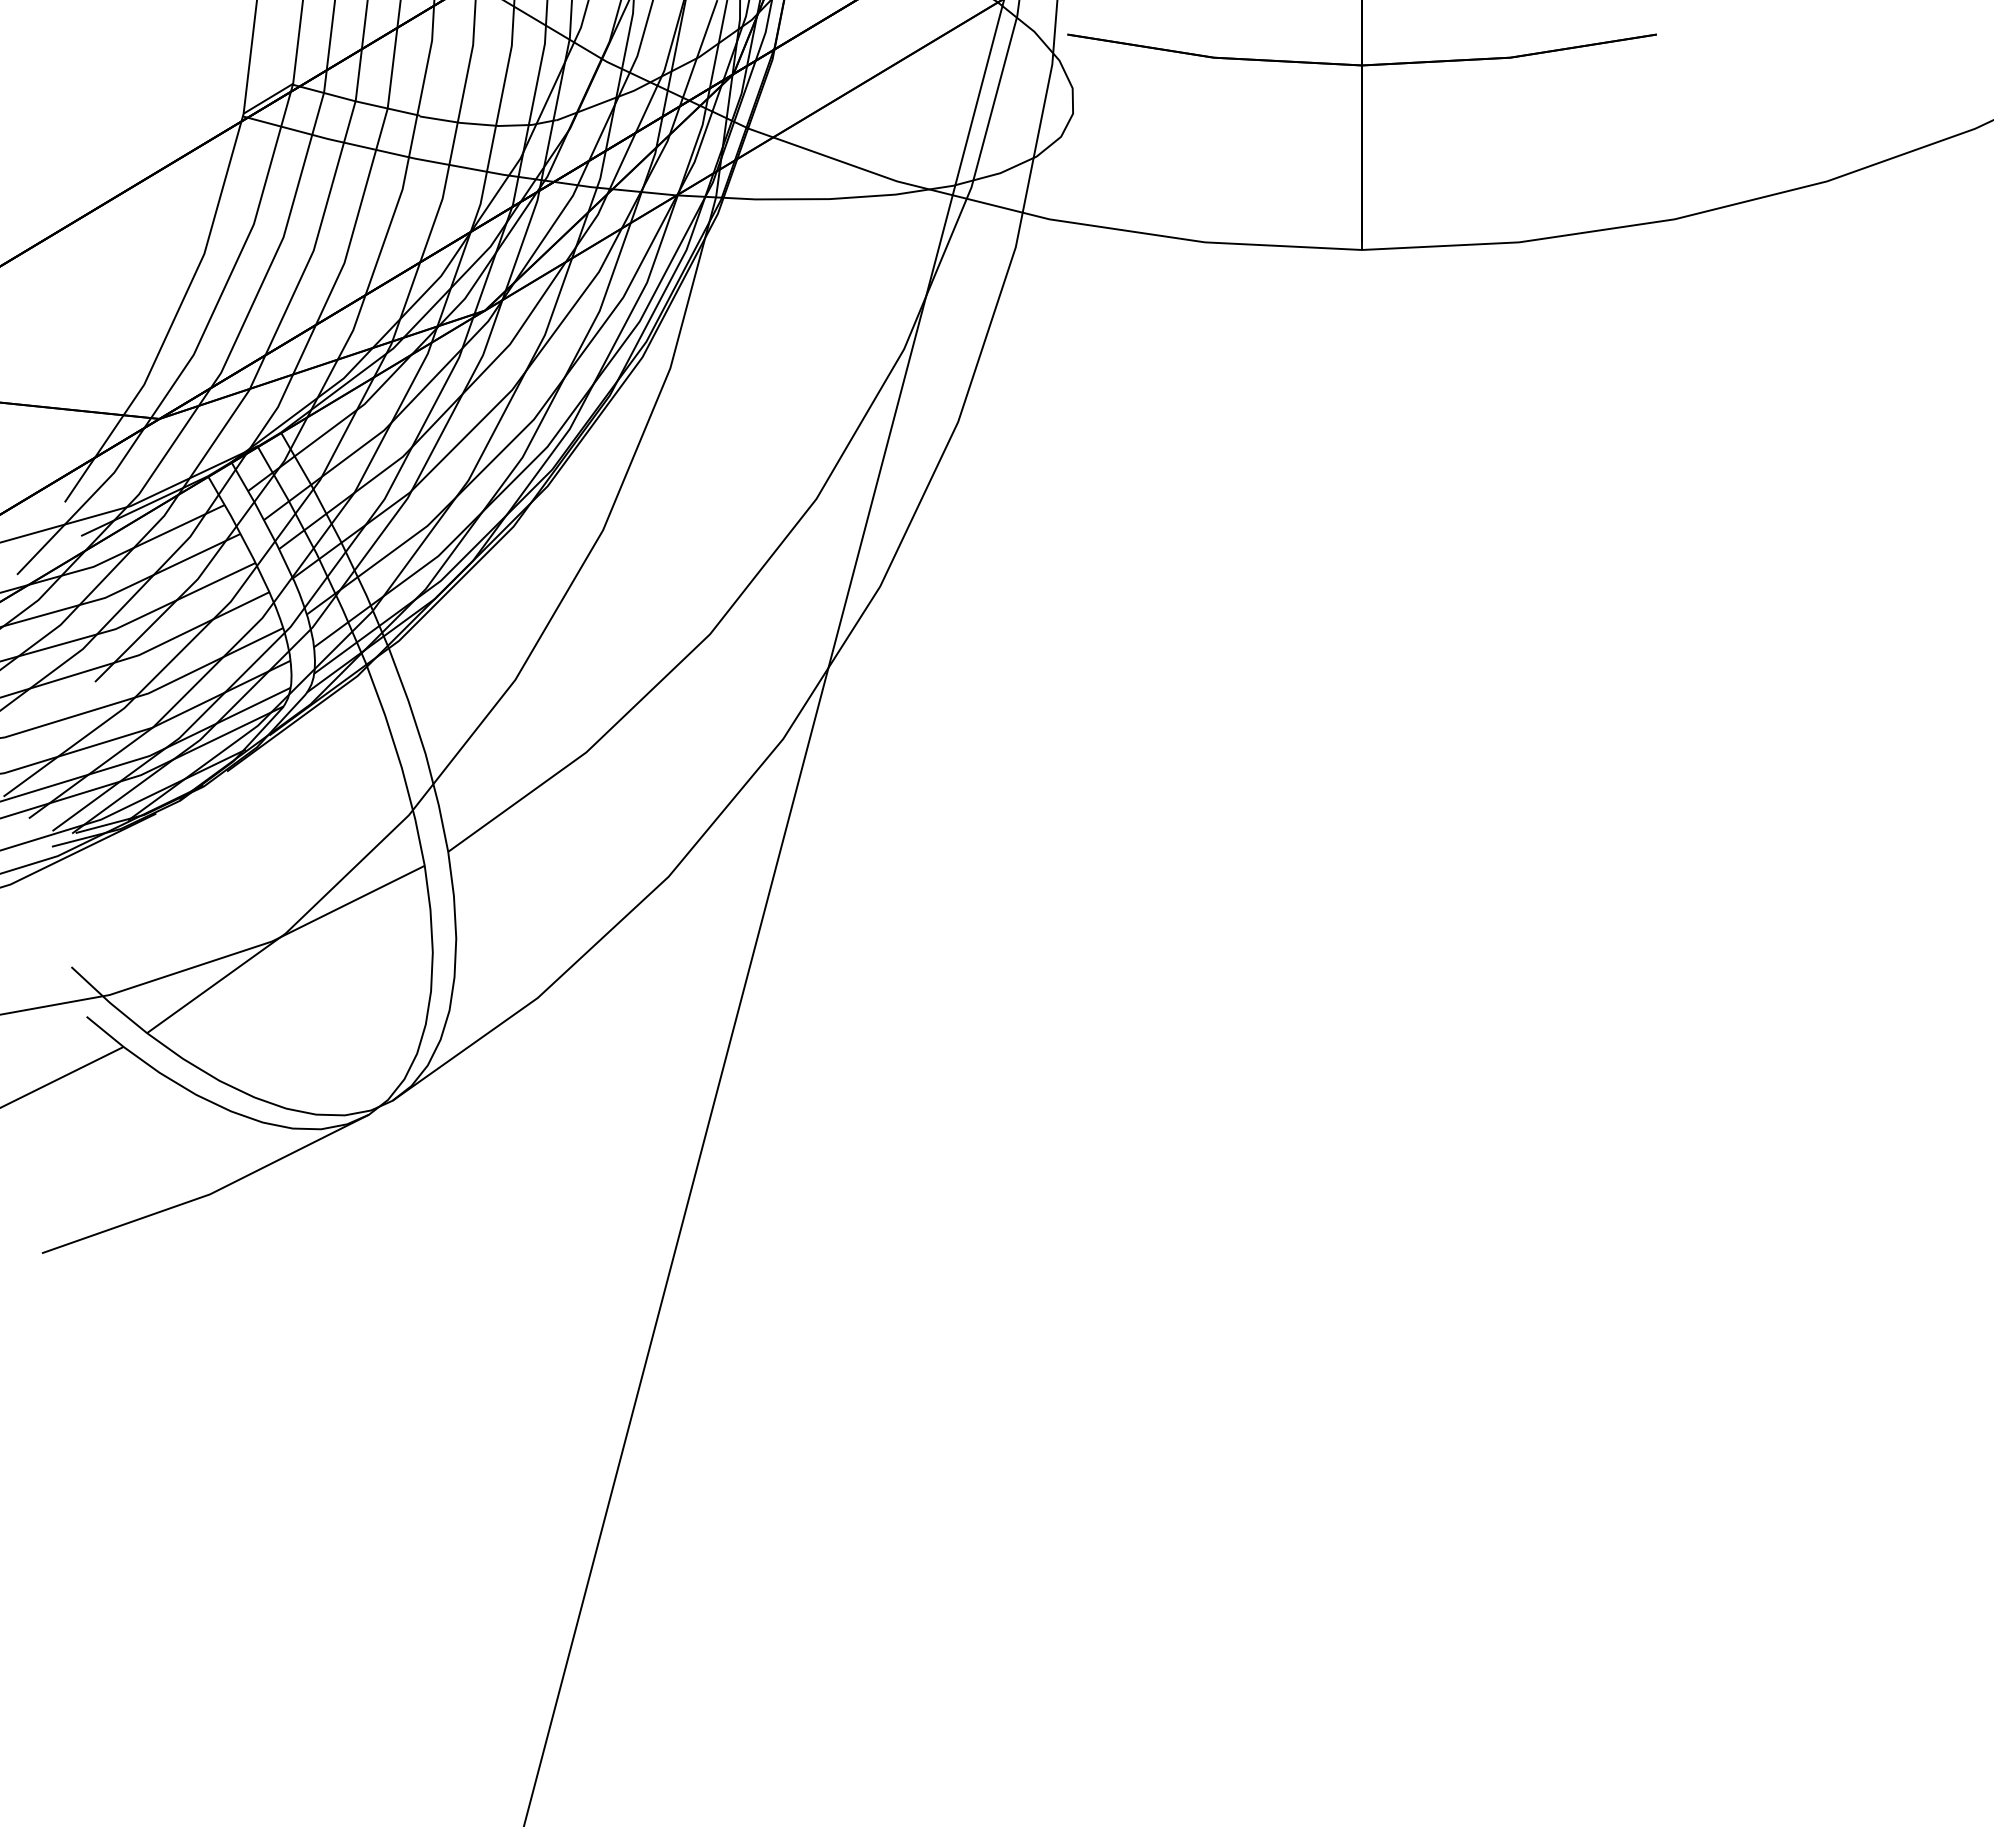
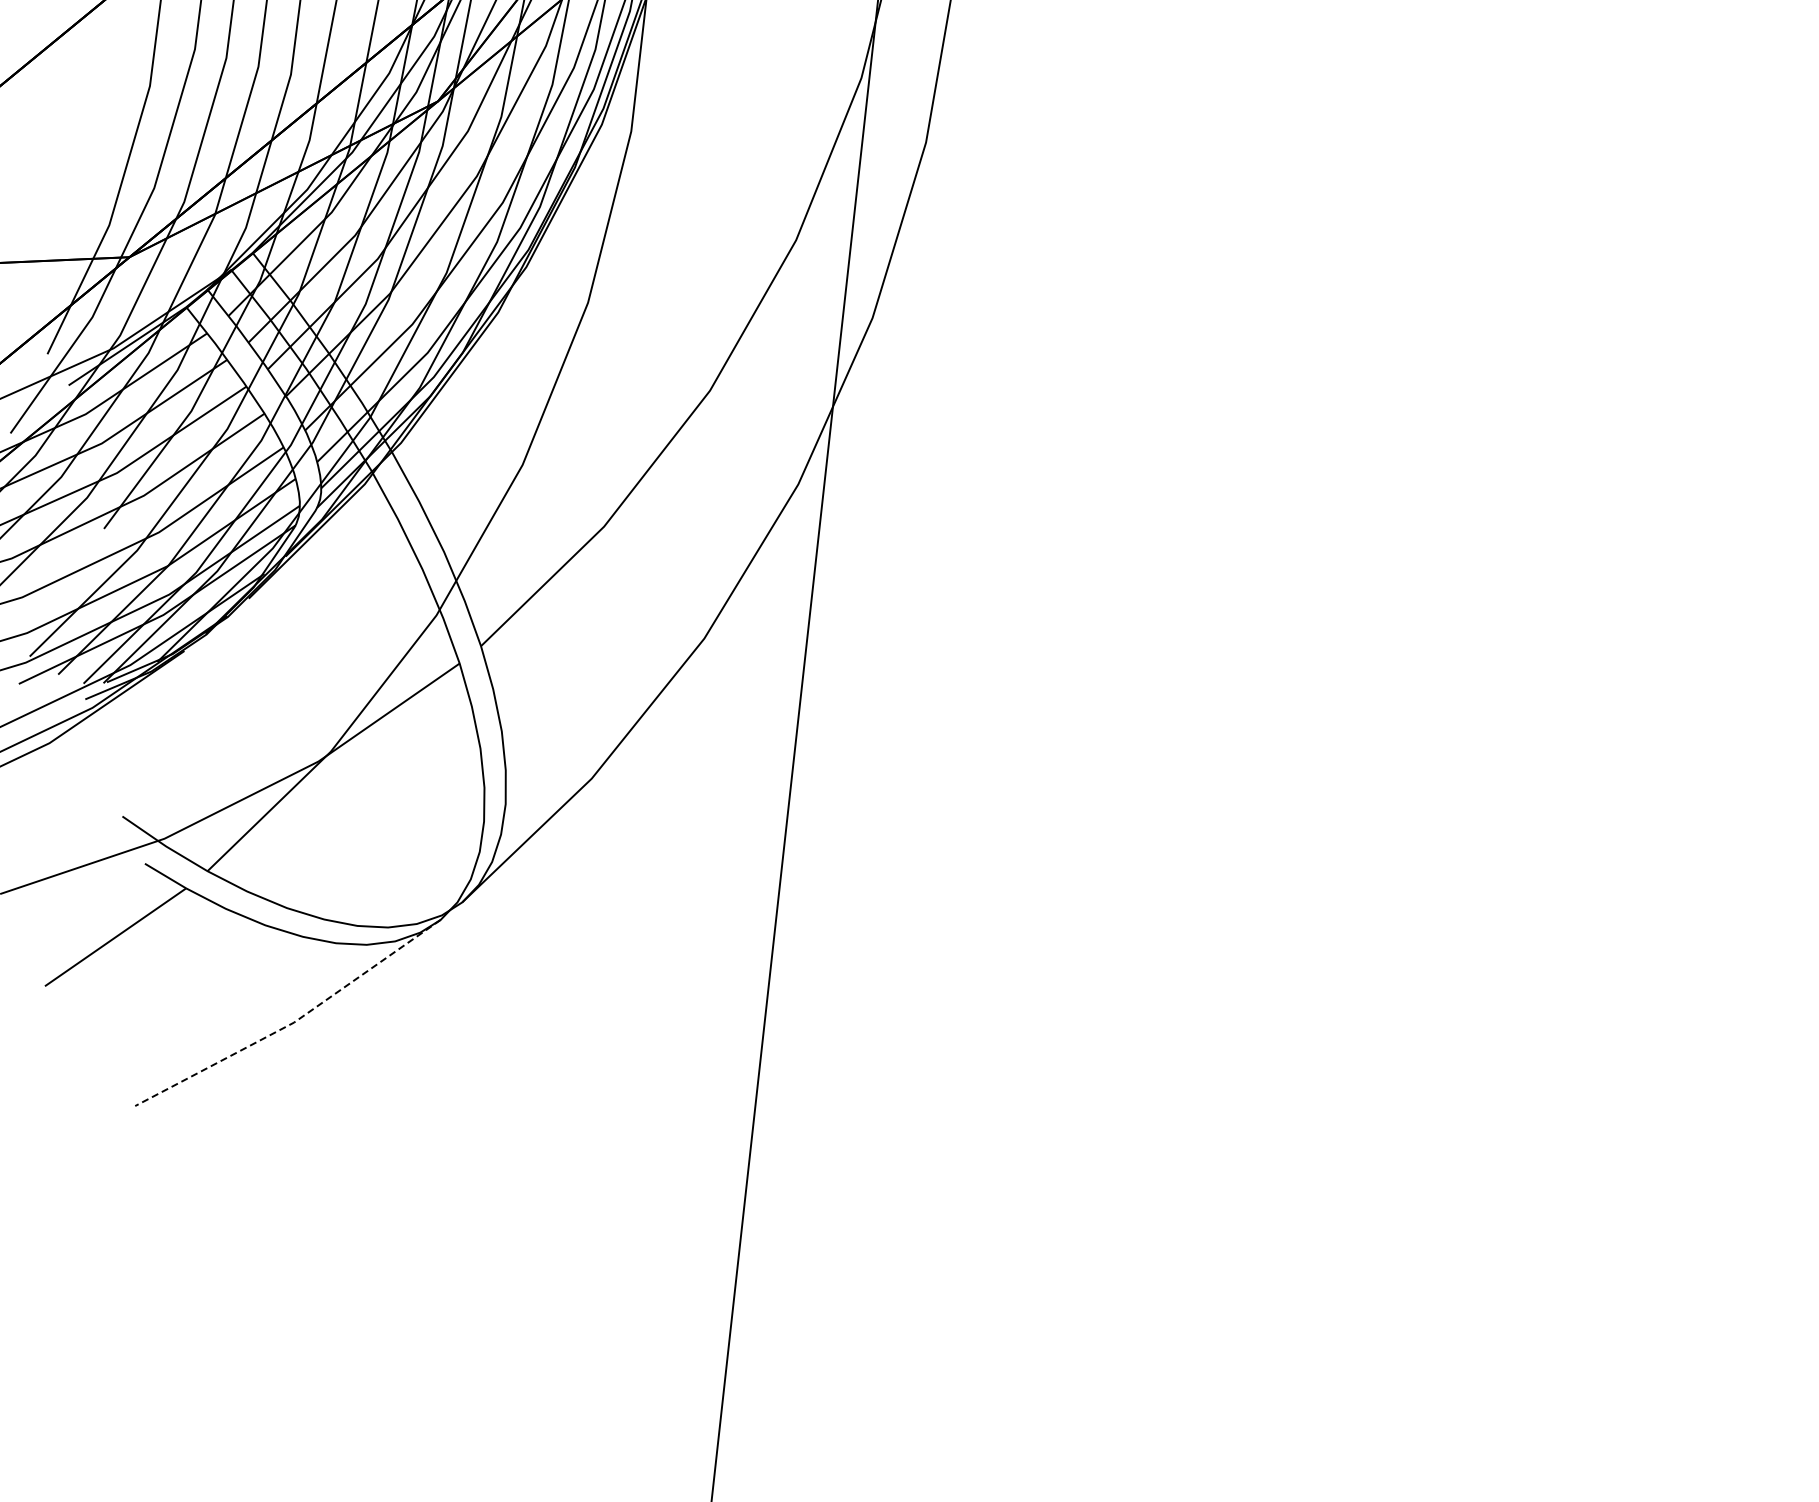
line: (210, 1194) -> (294, 1022), solid -> dashed

